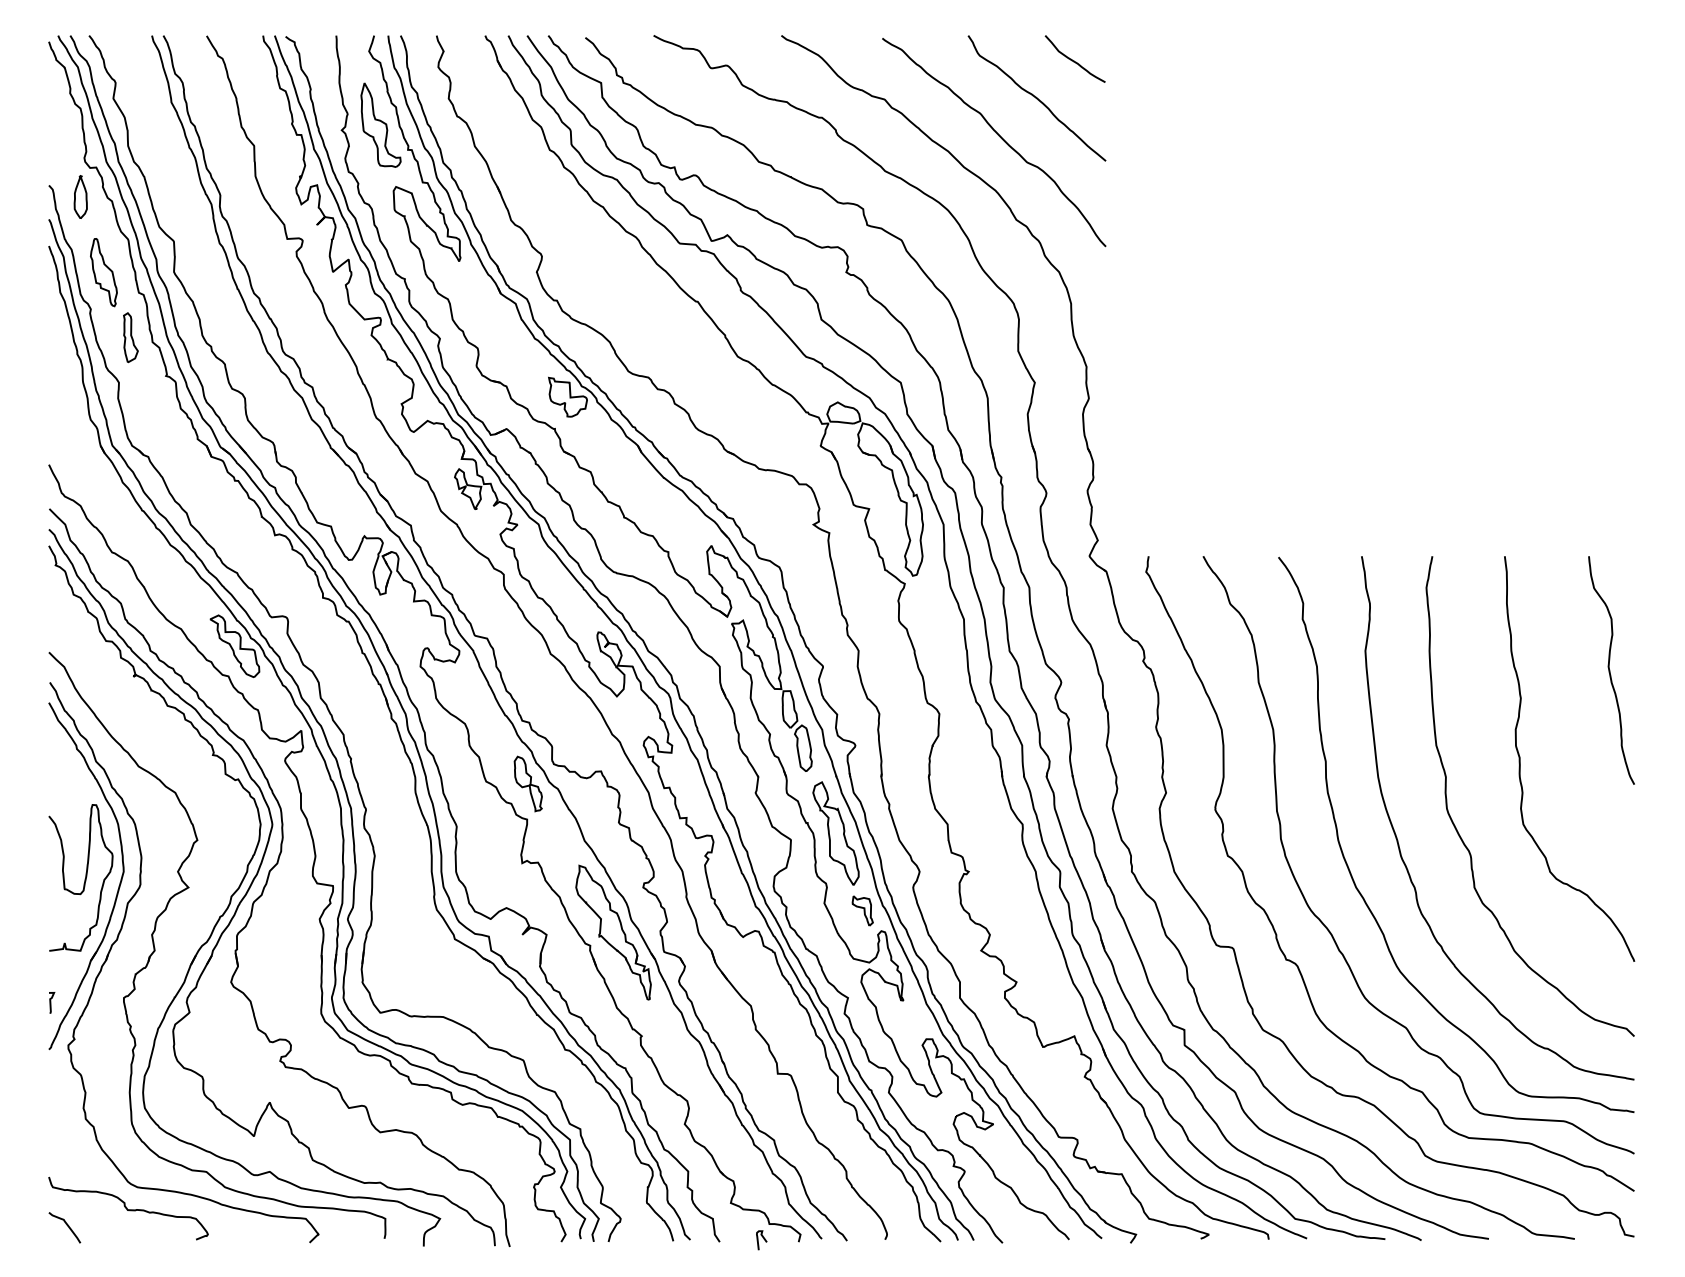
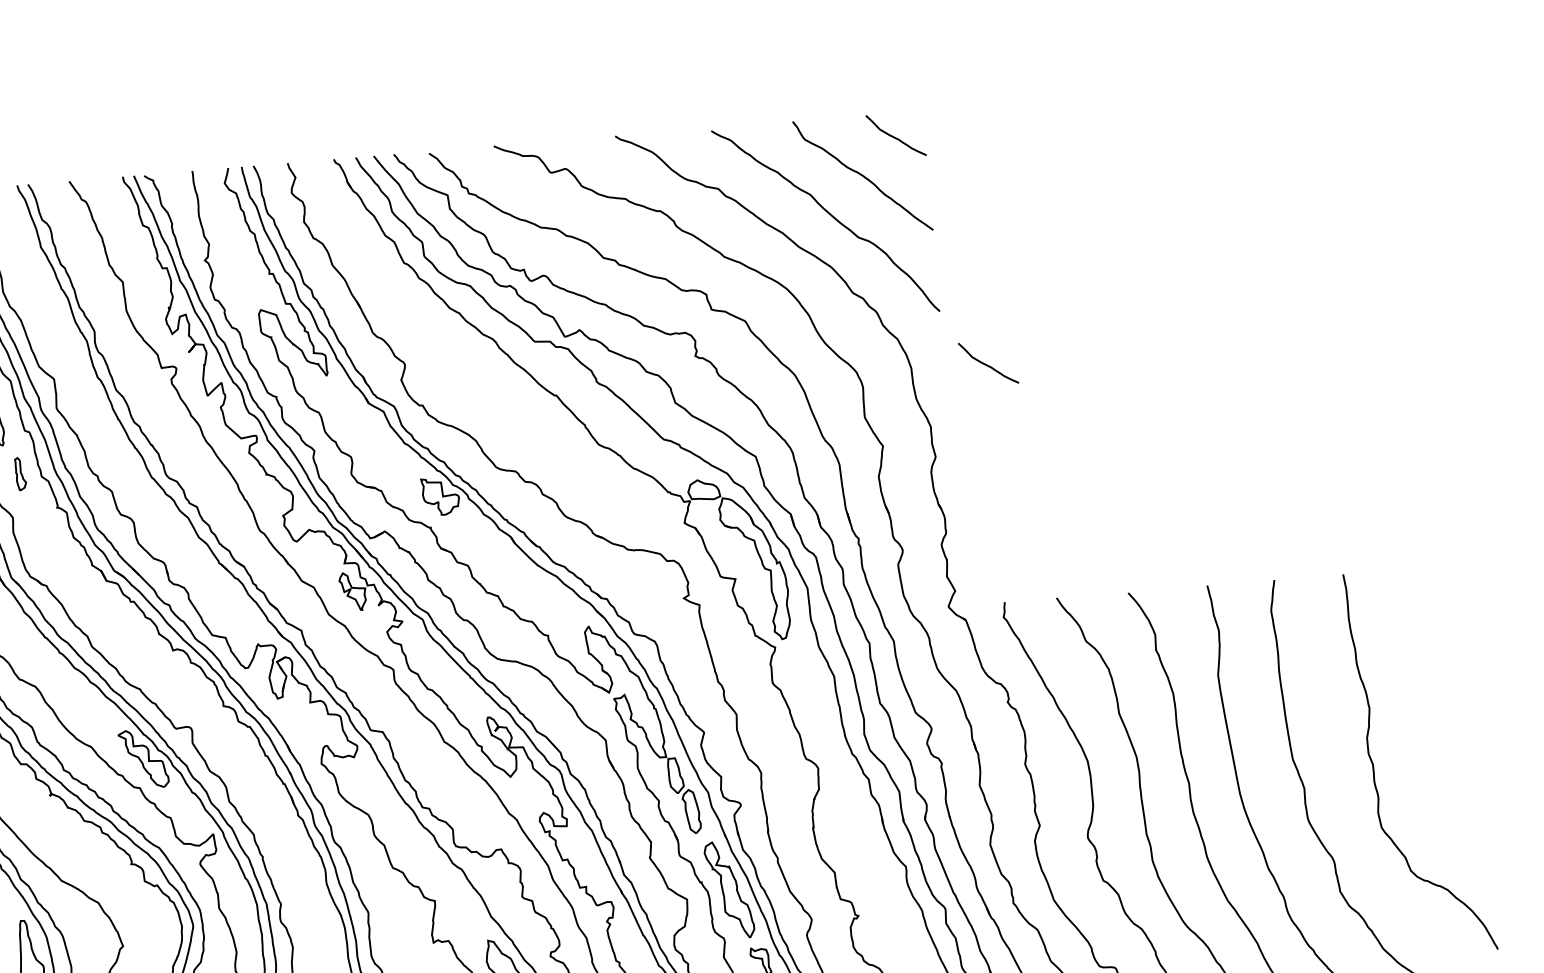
part: (380, 124) -> (241, 251), removed
curve: (1151, 306) -> (987, 364), added
part: (130, 337) -> (20, 473), size x0.7
curve: (1610, 670) -> (1452, 674), removed
part: (527, 783) -> (432, 866), removed

